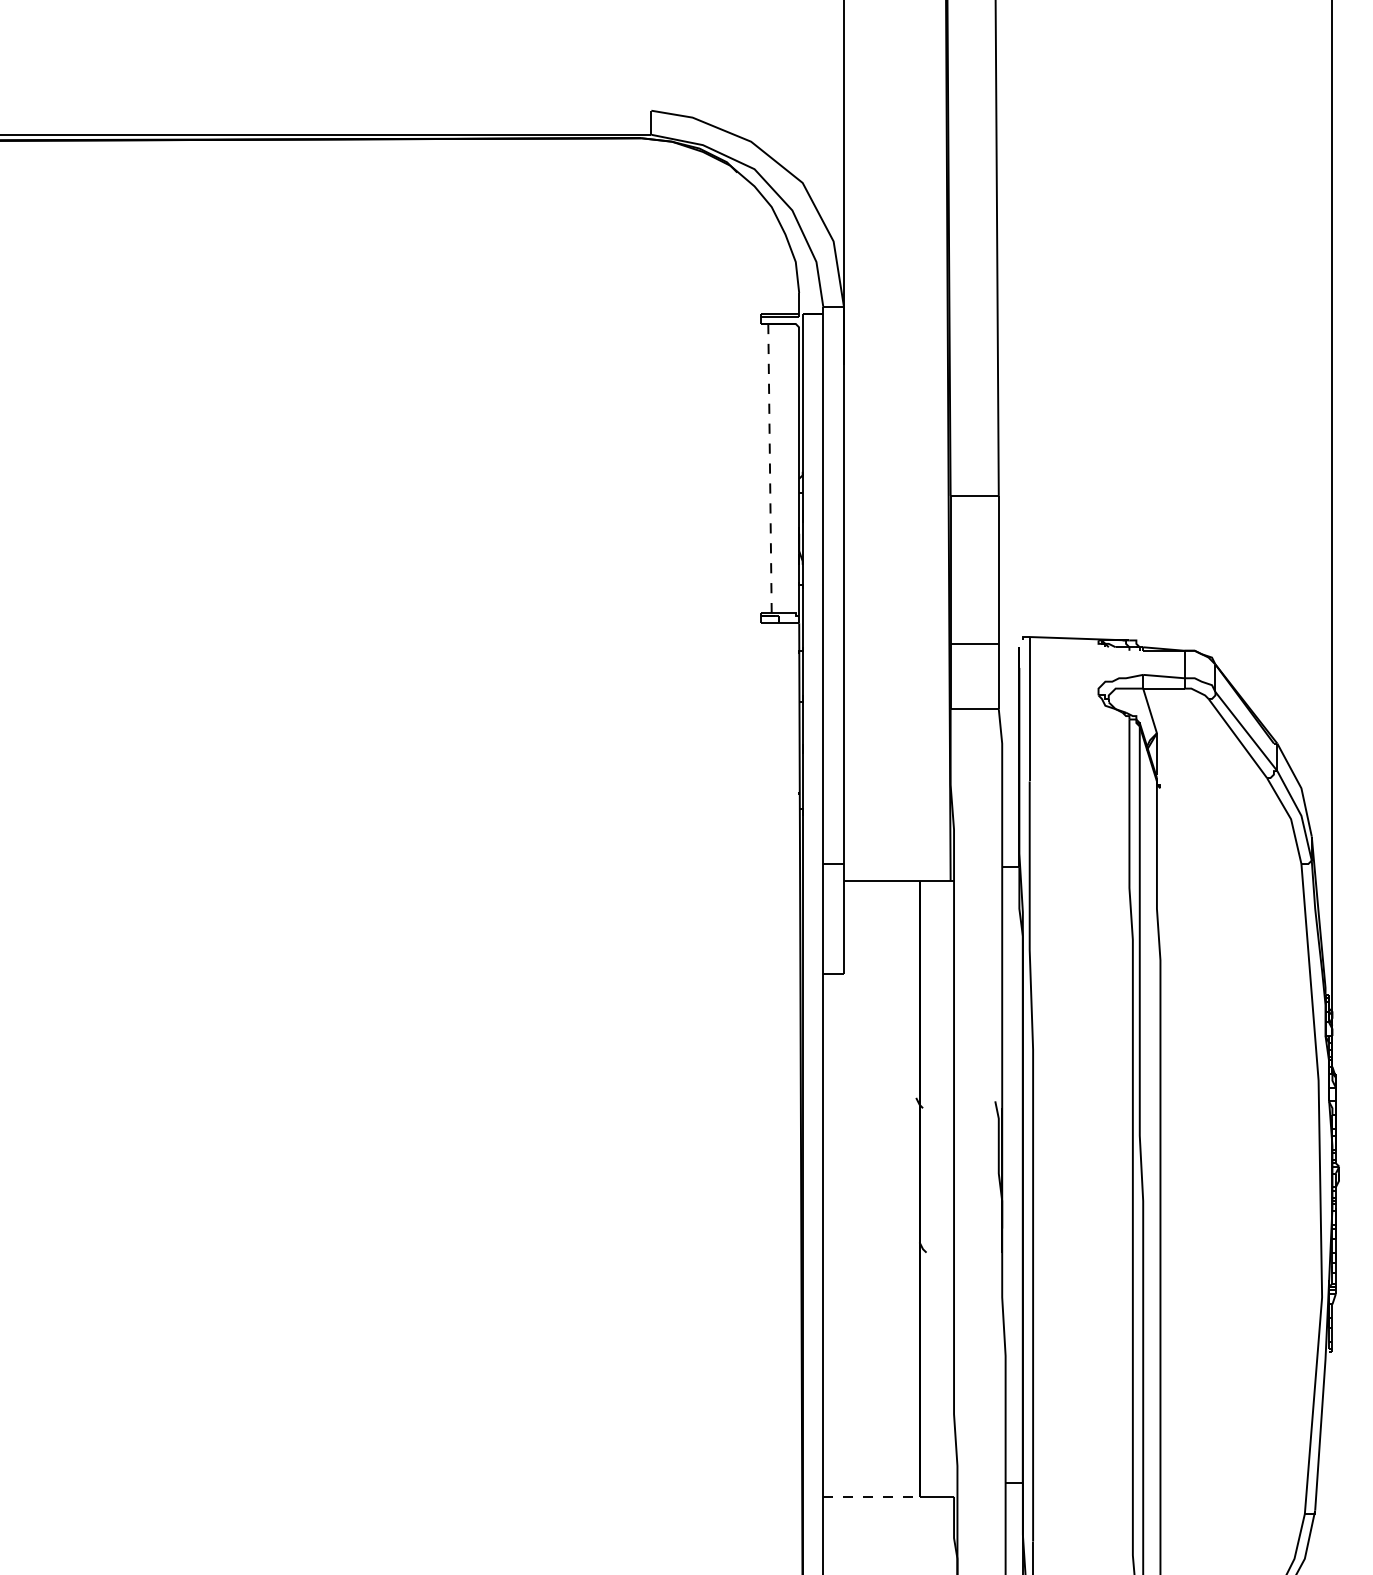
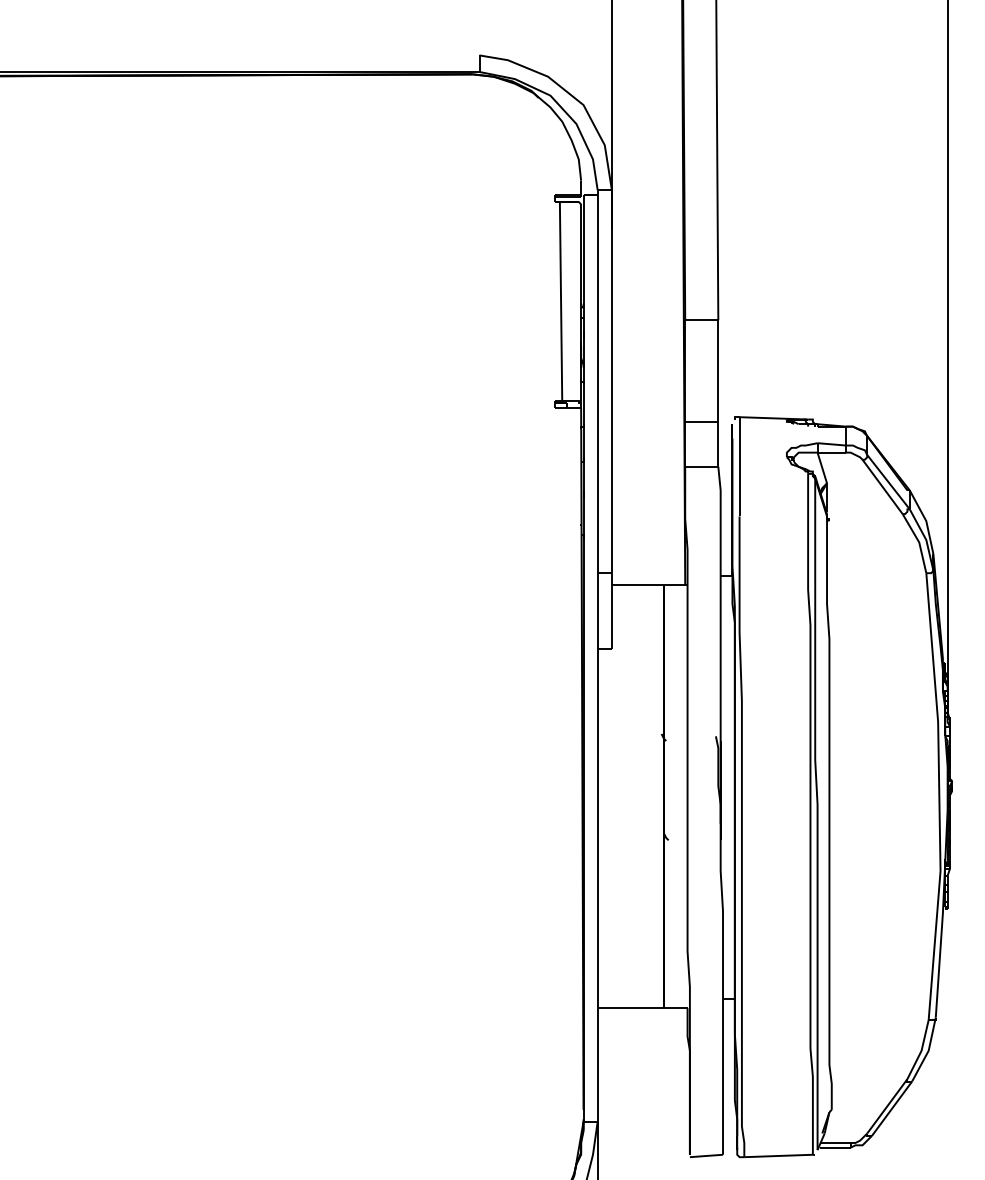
line: (770, 468) -> (561, 301), dashed -> solid
line: (872, 1497) -> (631, 1008), dashed -> solid

